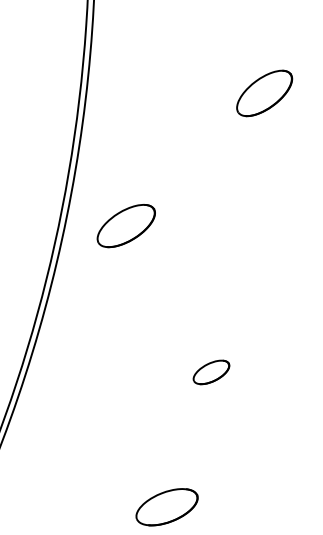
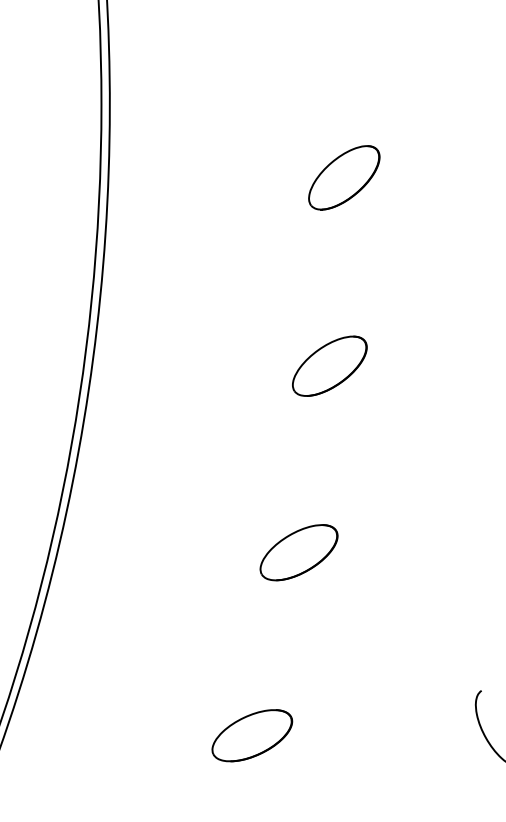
part: (126, 225) -> (329, 365), moved
part: (211, 372) -> (298, 552), size x1.67

